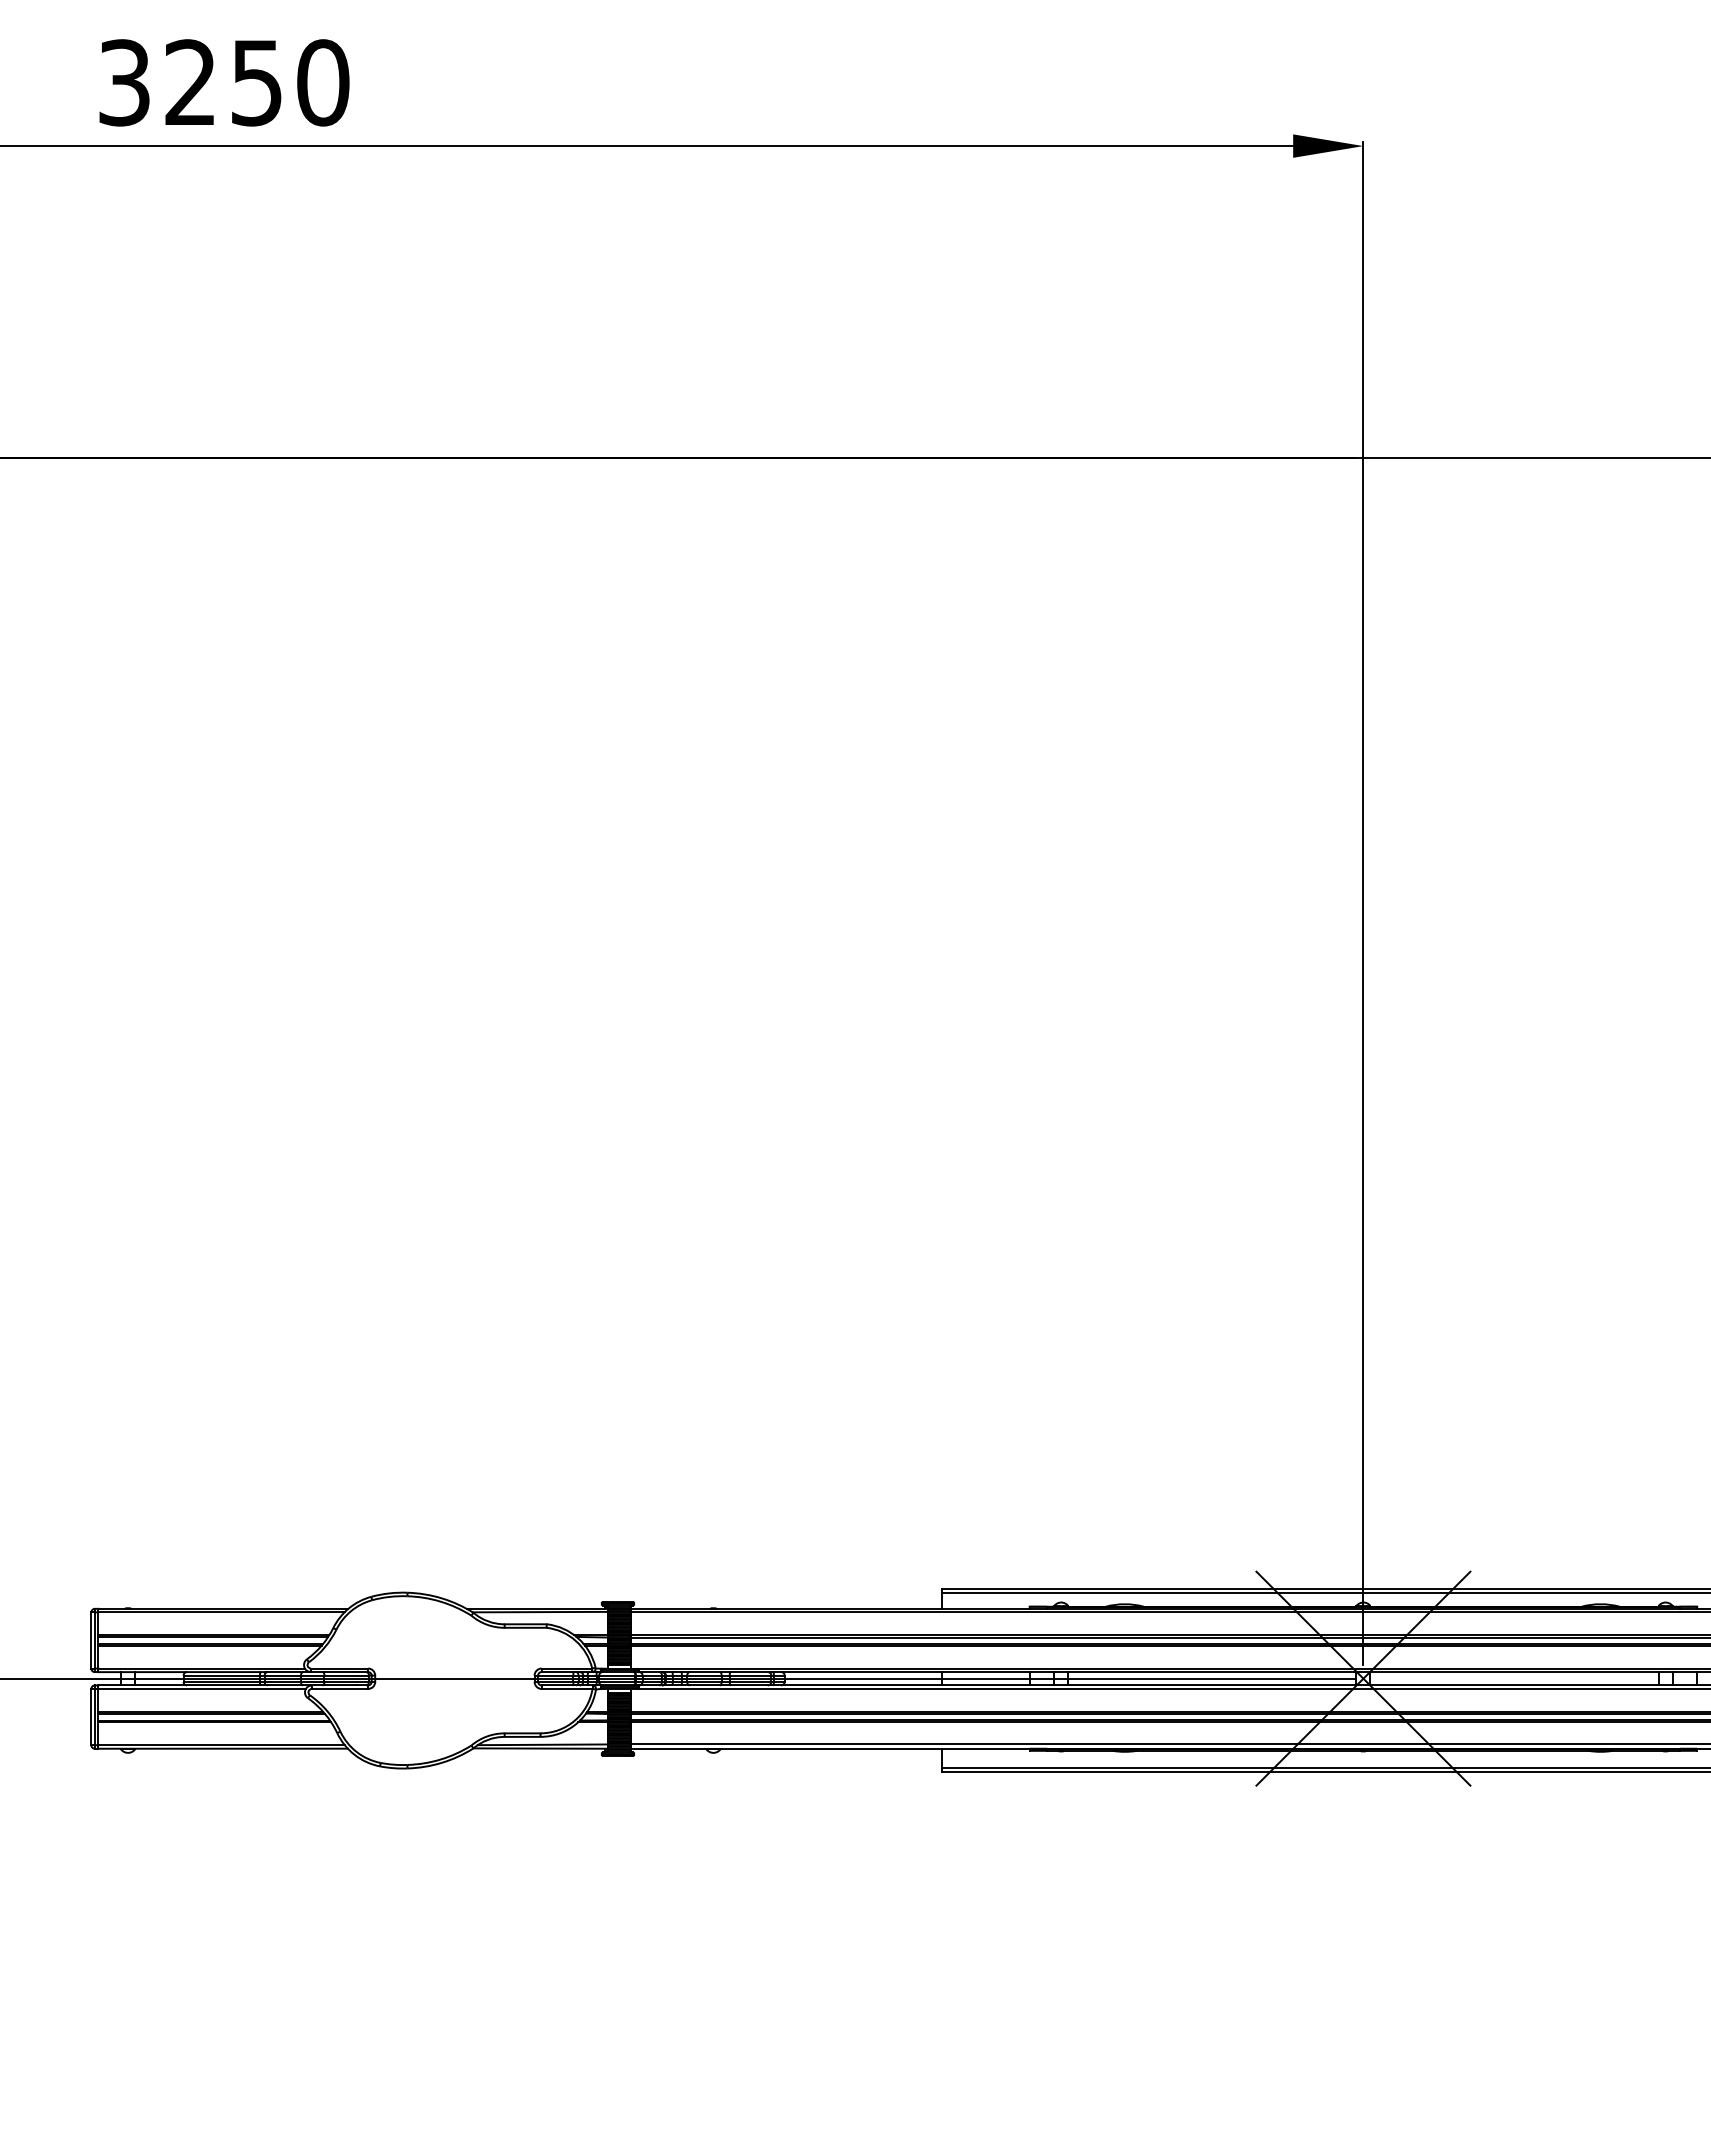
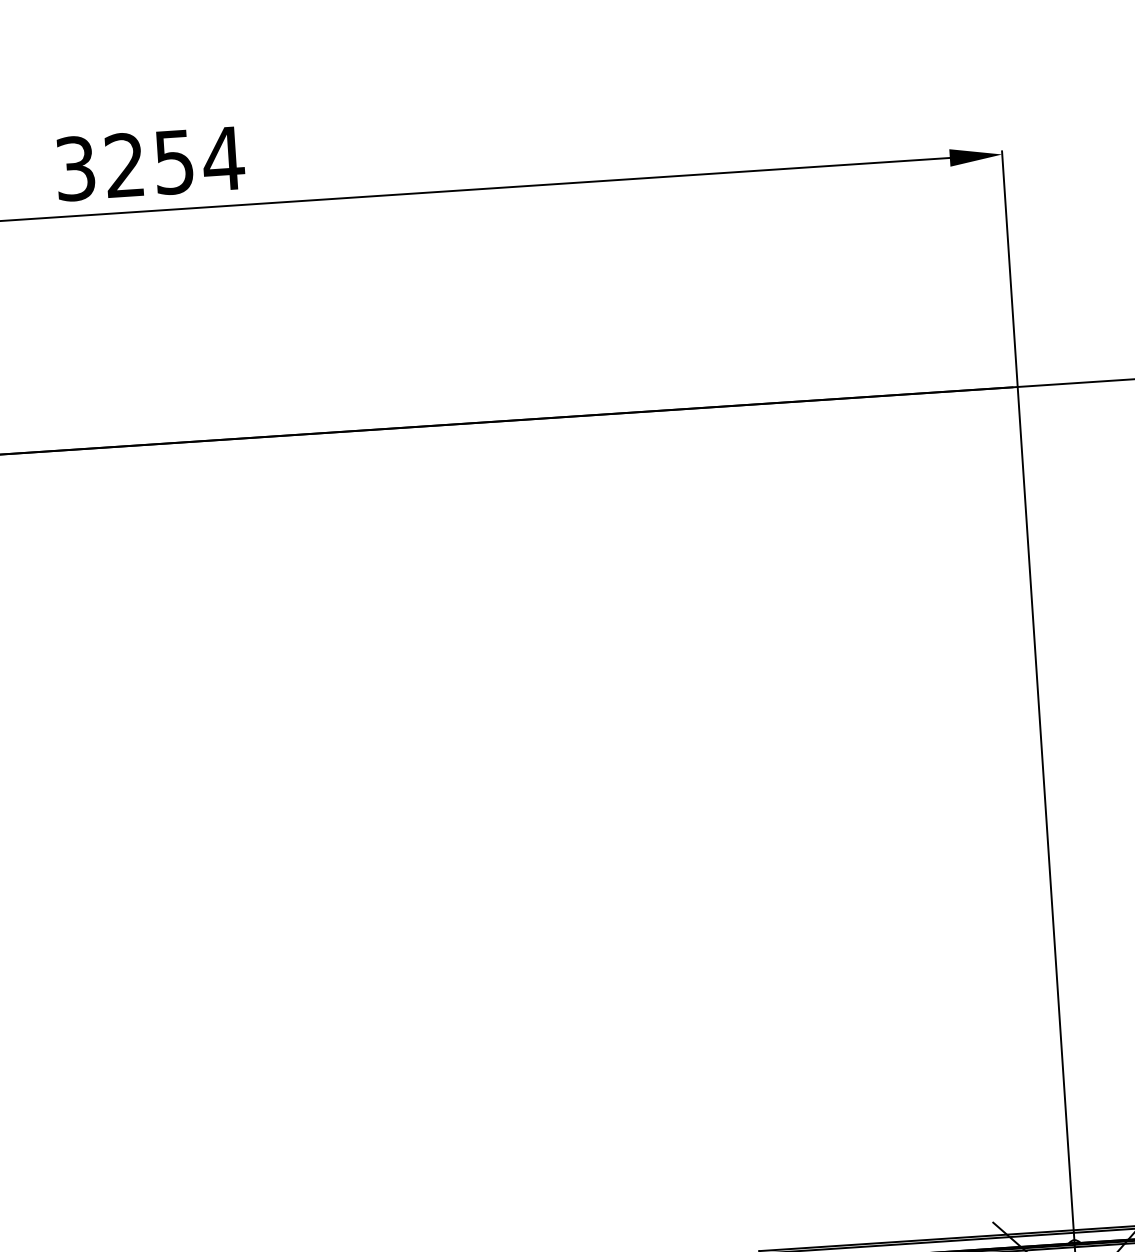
text: (322, 82) -> (223, 158), 3250 -> 3254

